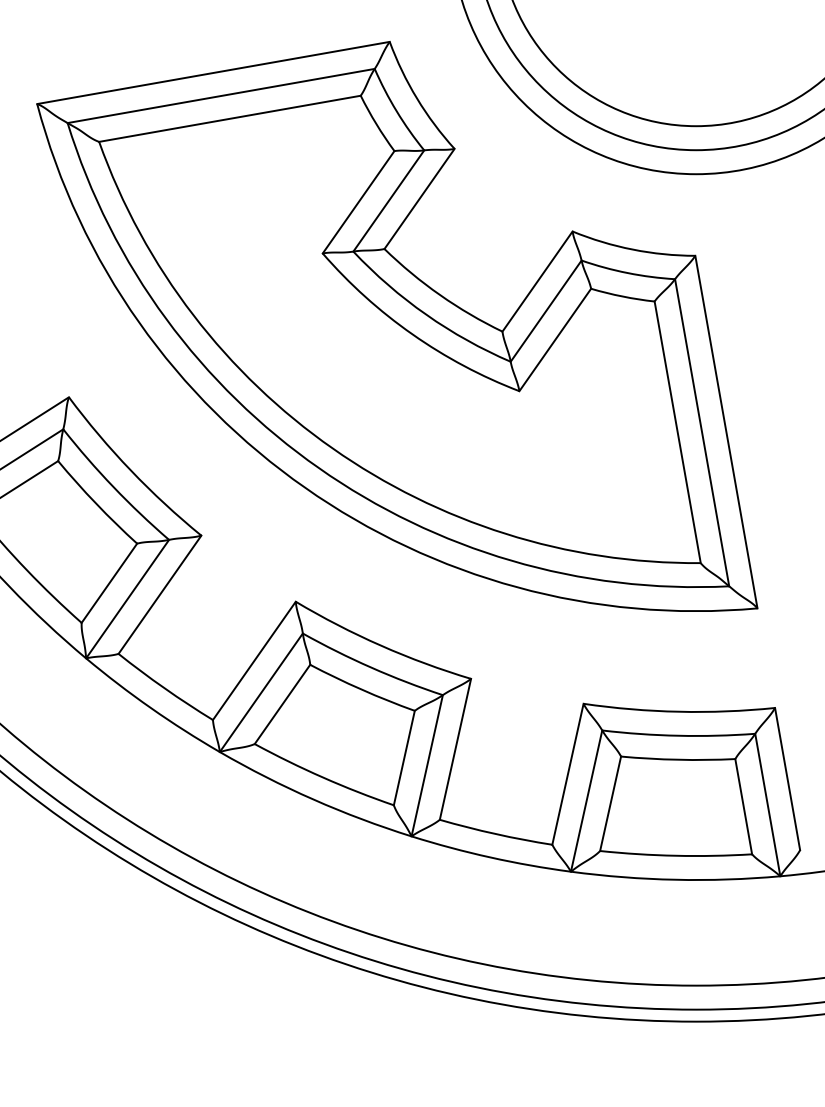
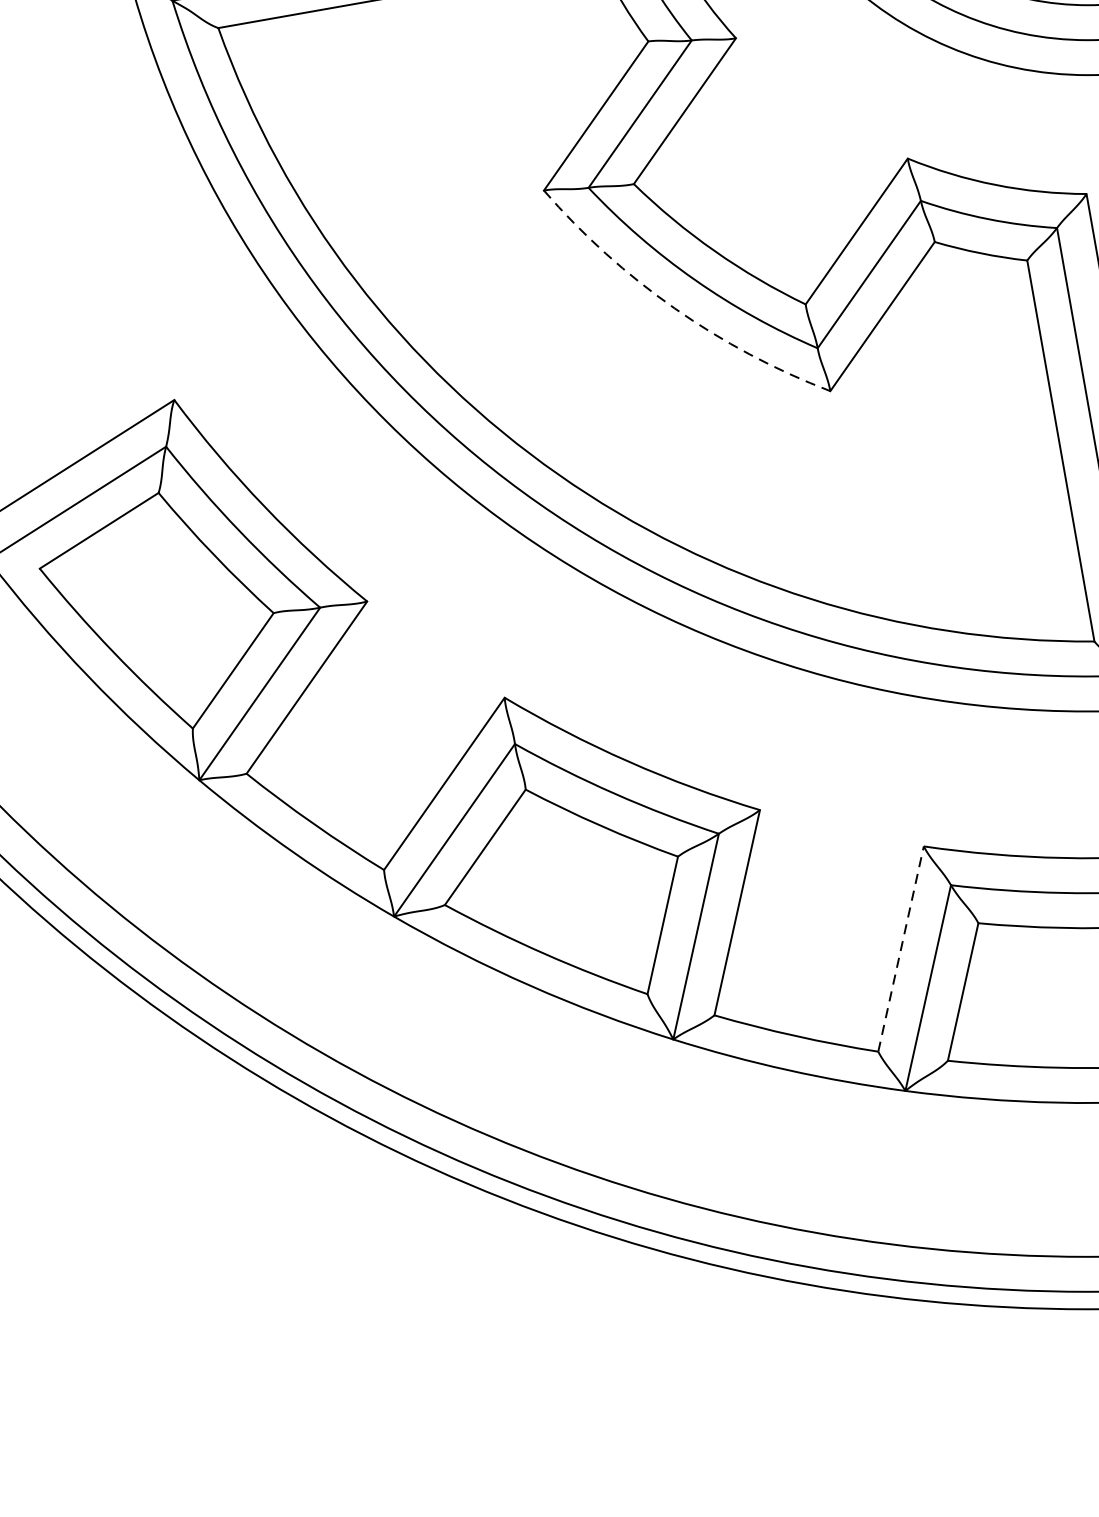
arc: (412, 334) -> (674, 308), solid -> dashed
line: (568, 773) -> (901, 947), solid -> dashed

